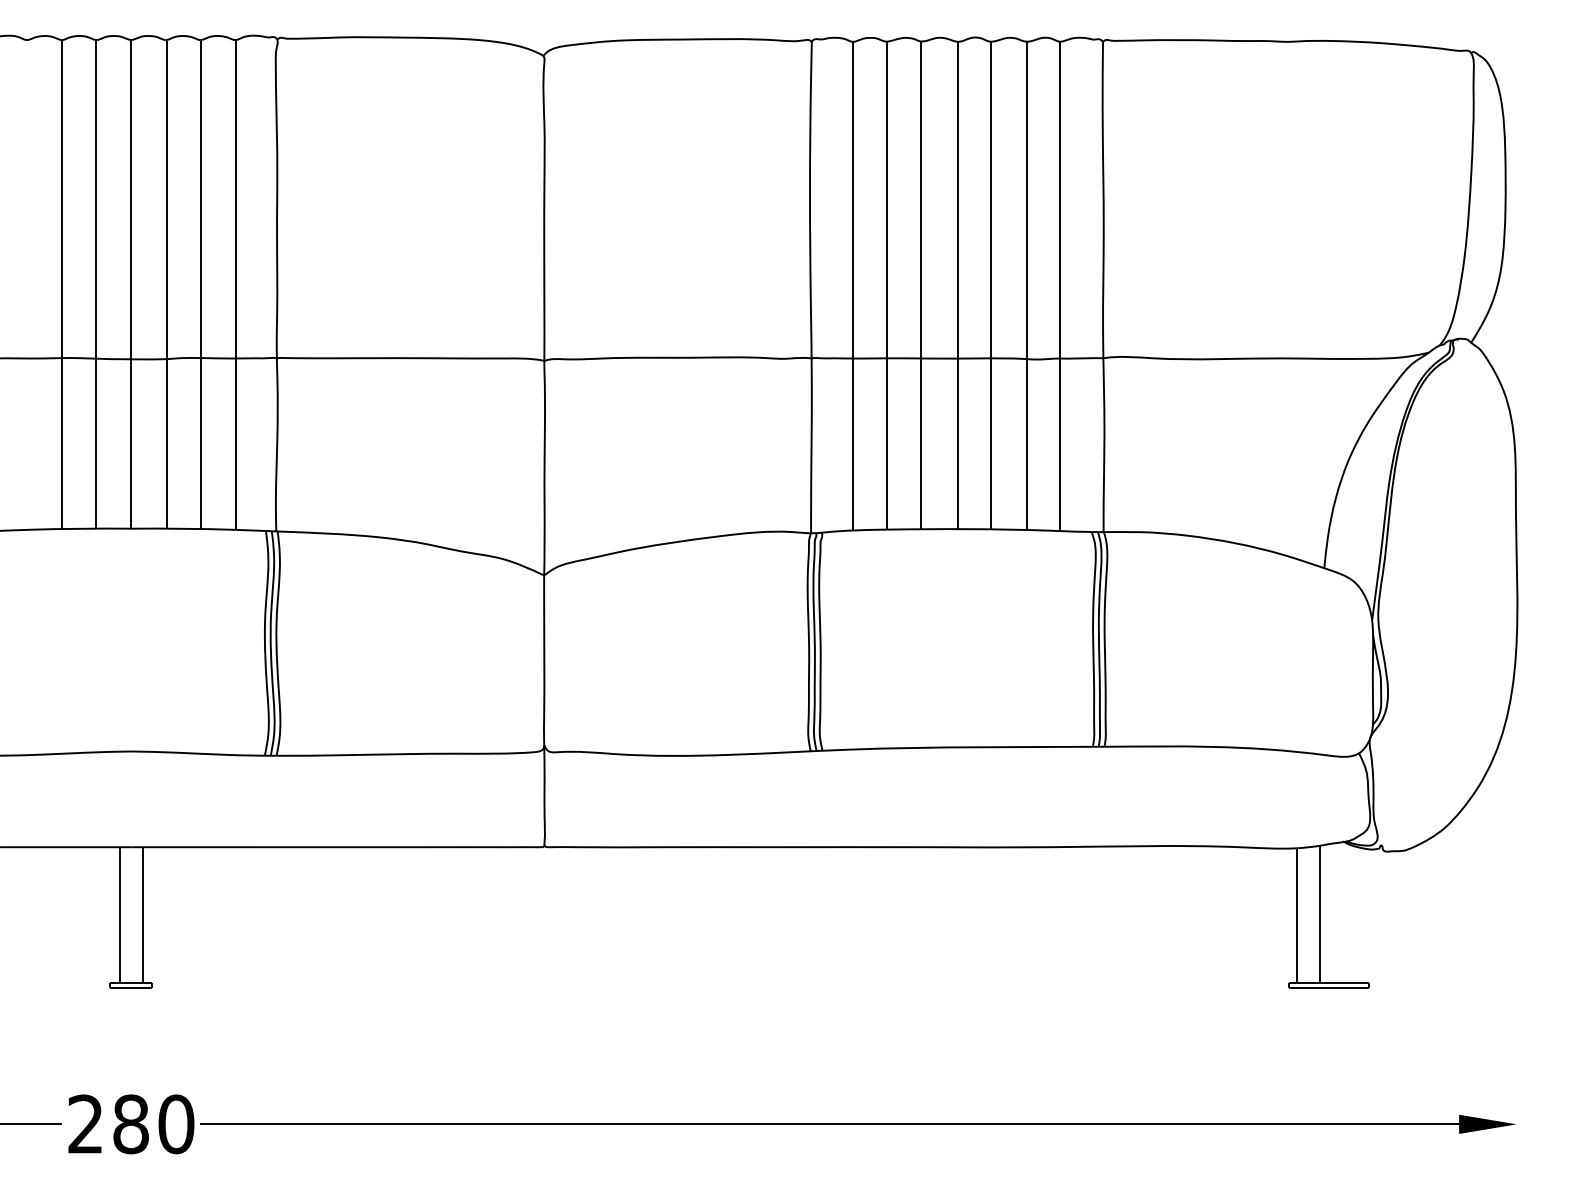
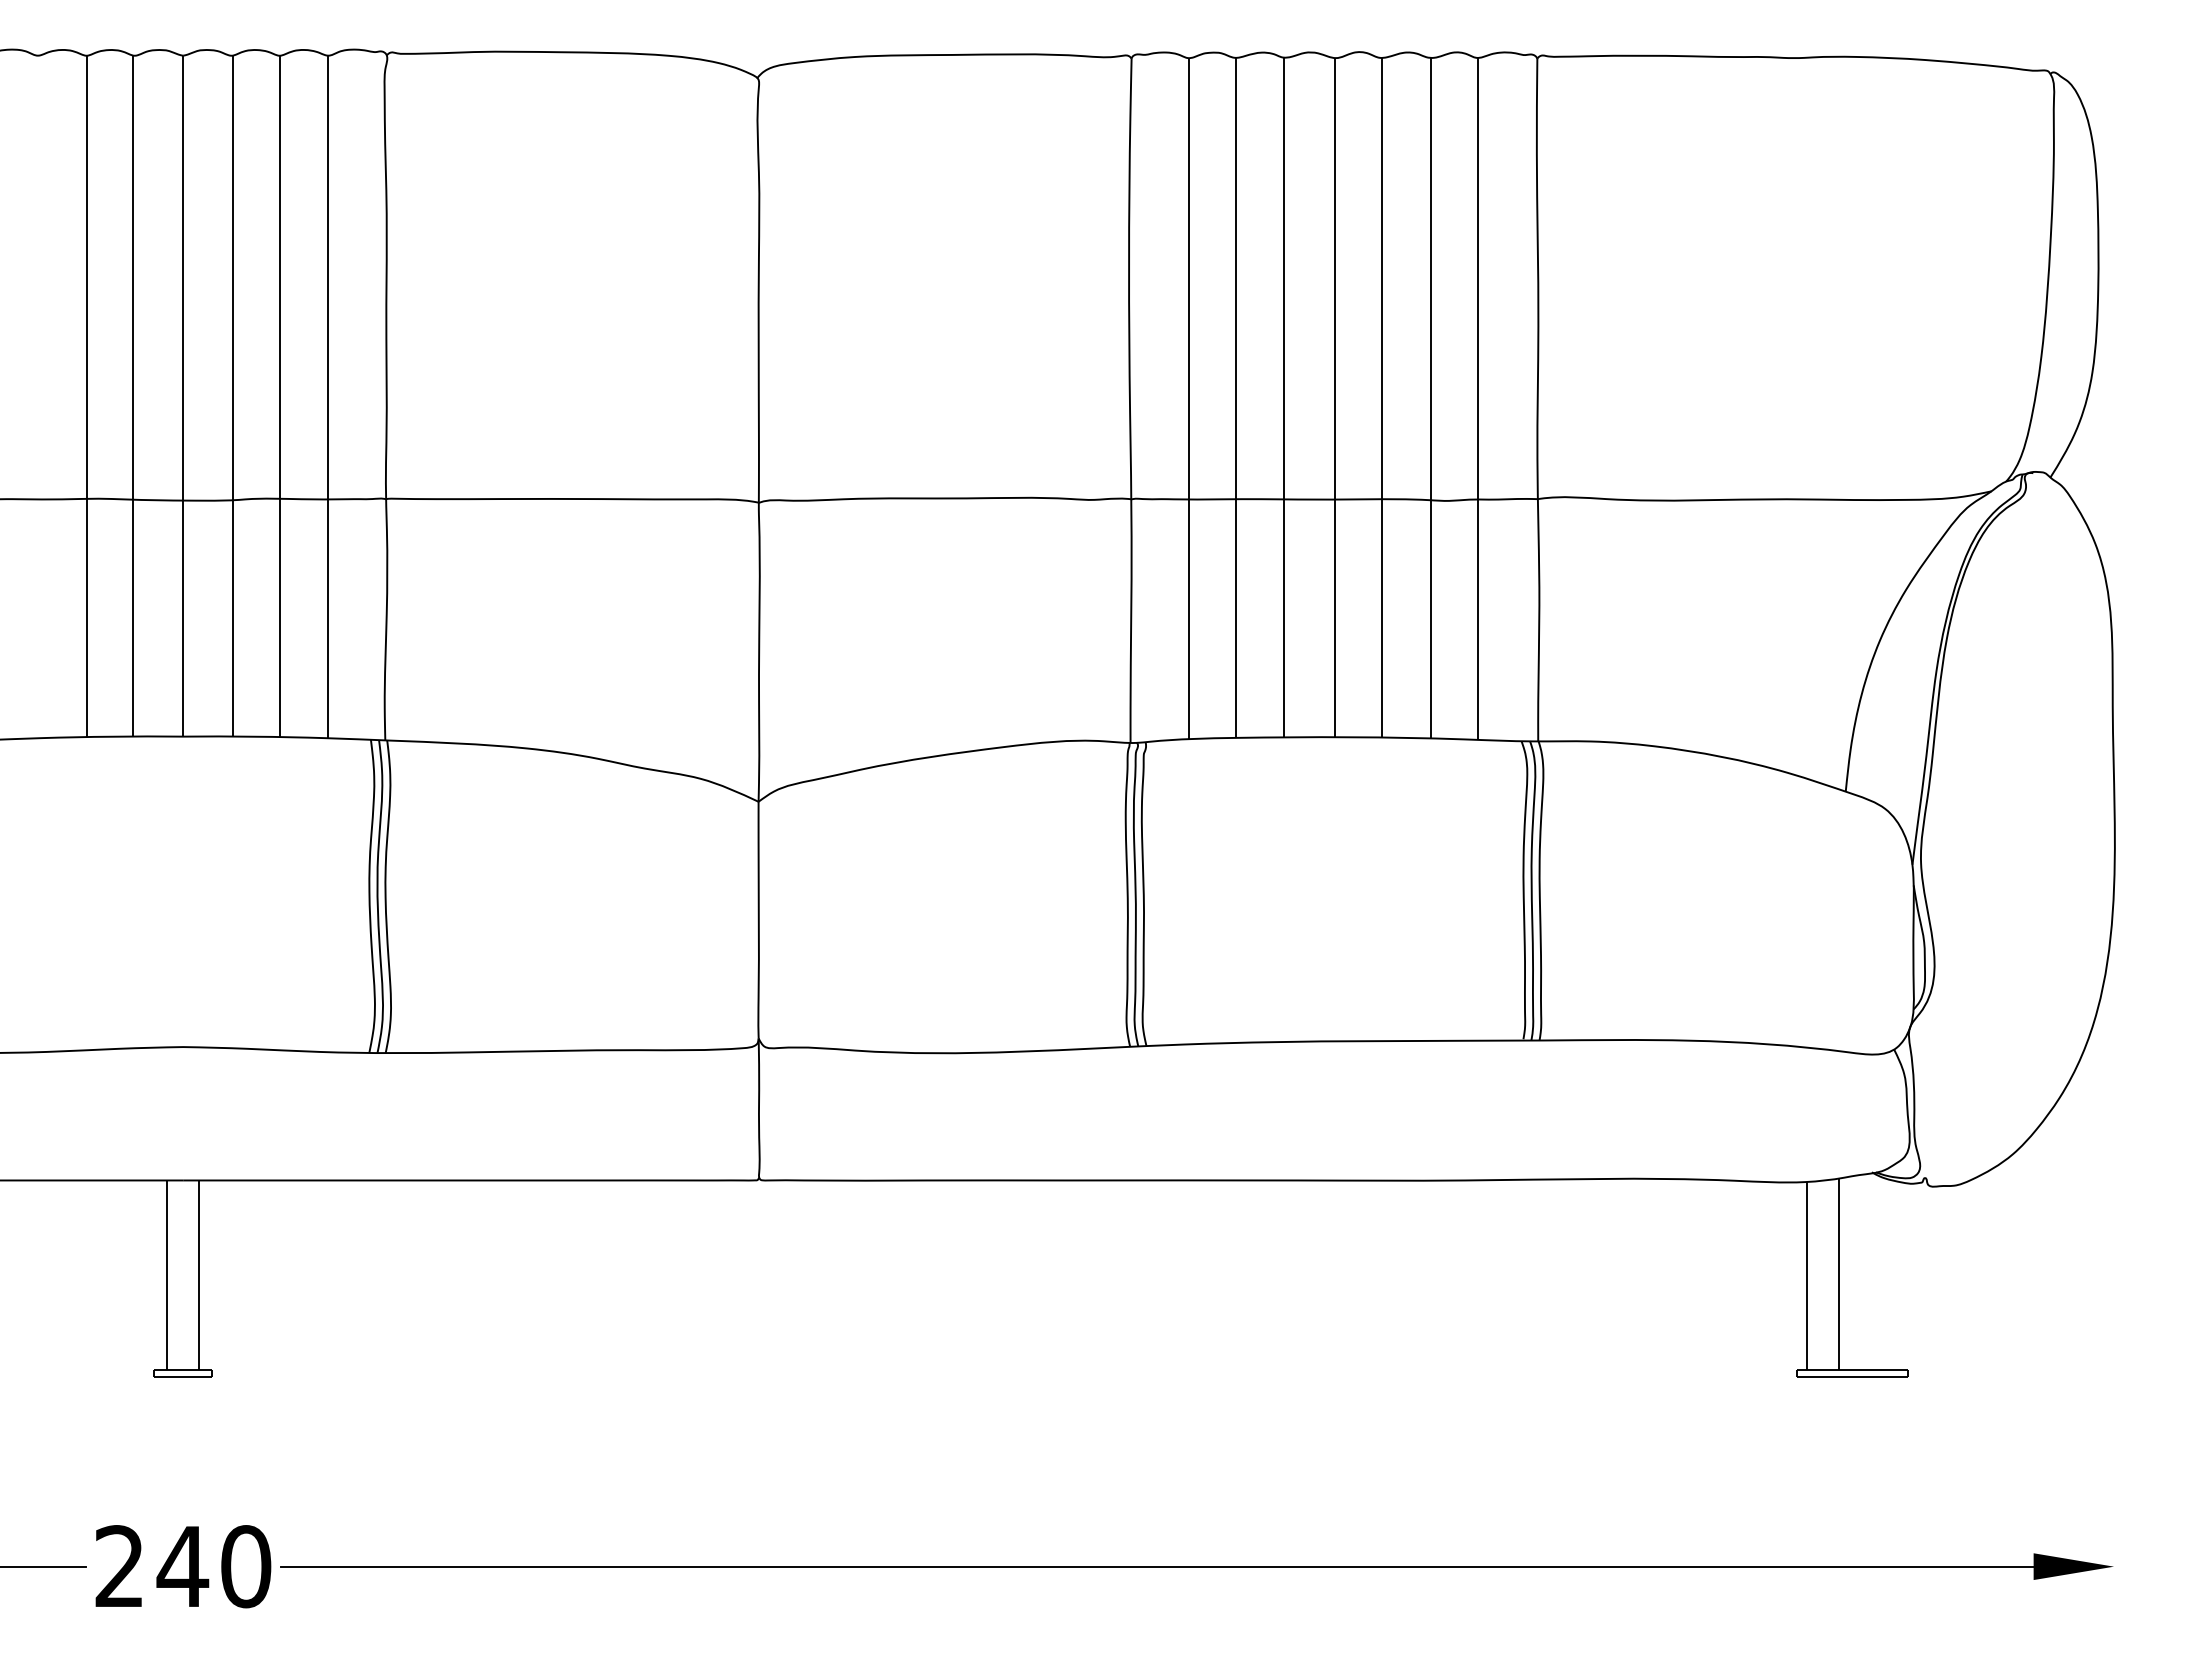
text: (130, 1124) -> (182, 1566), 280 -> 240

